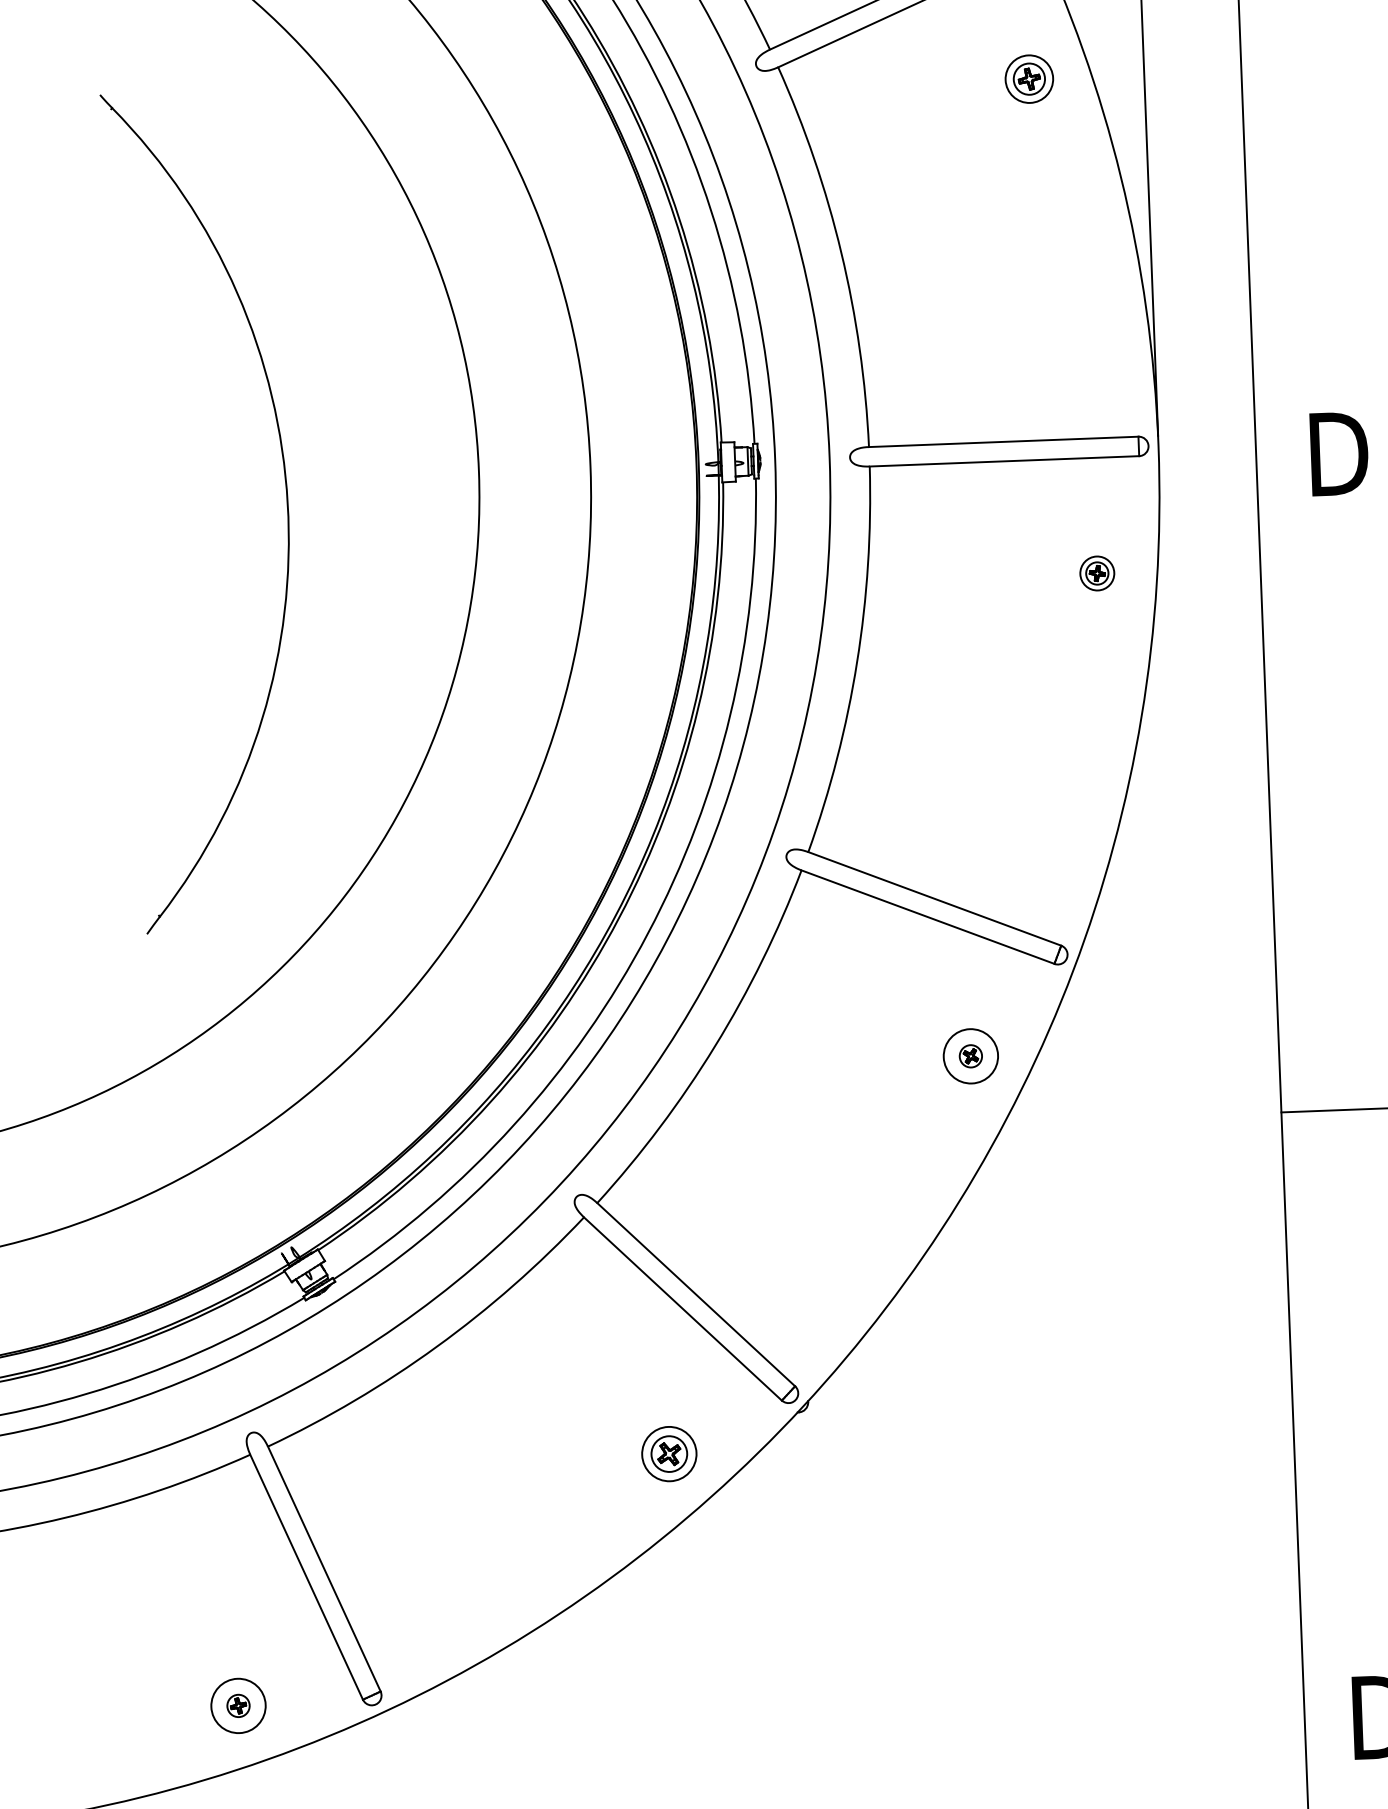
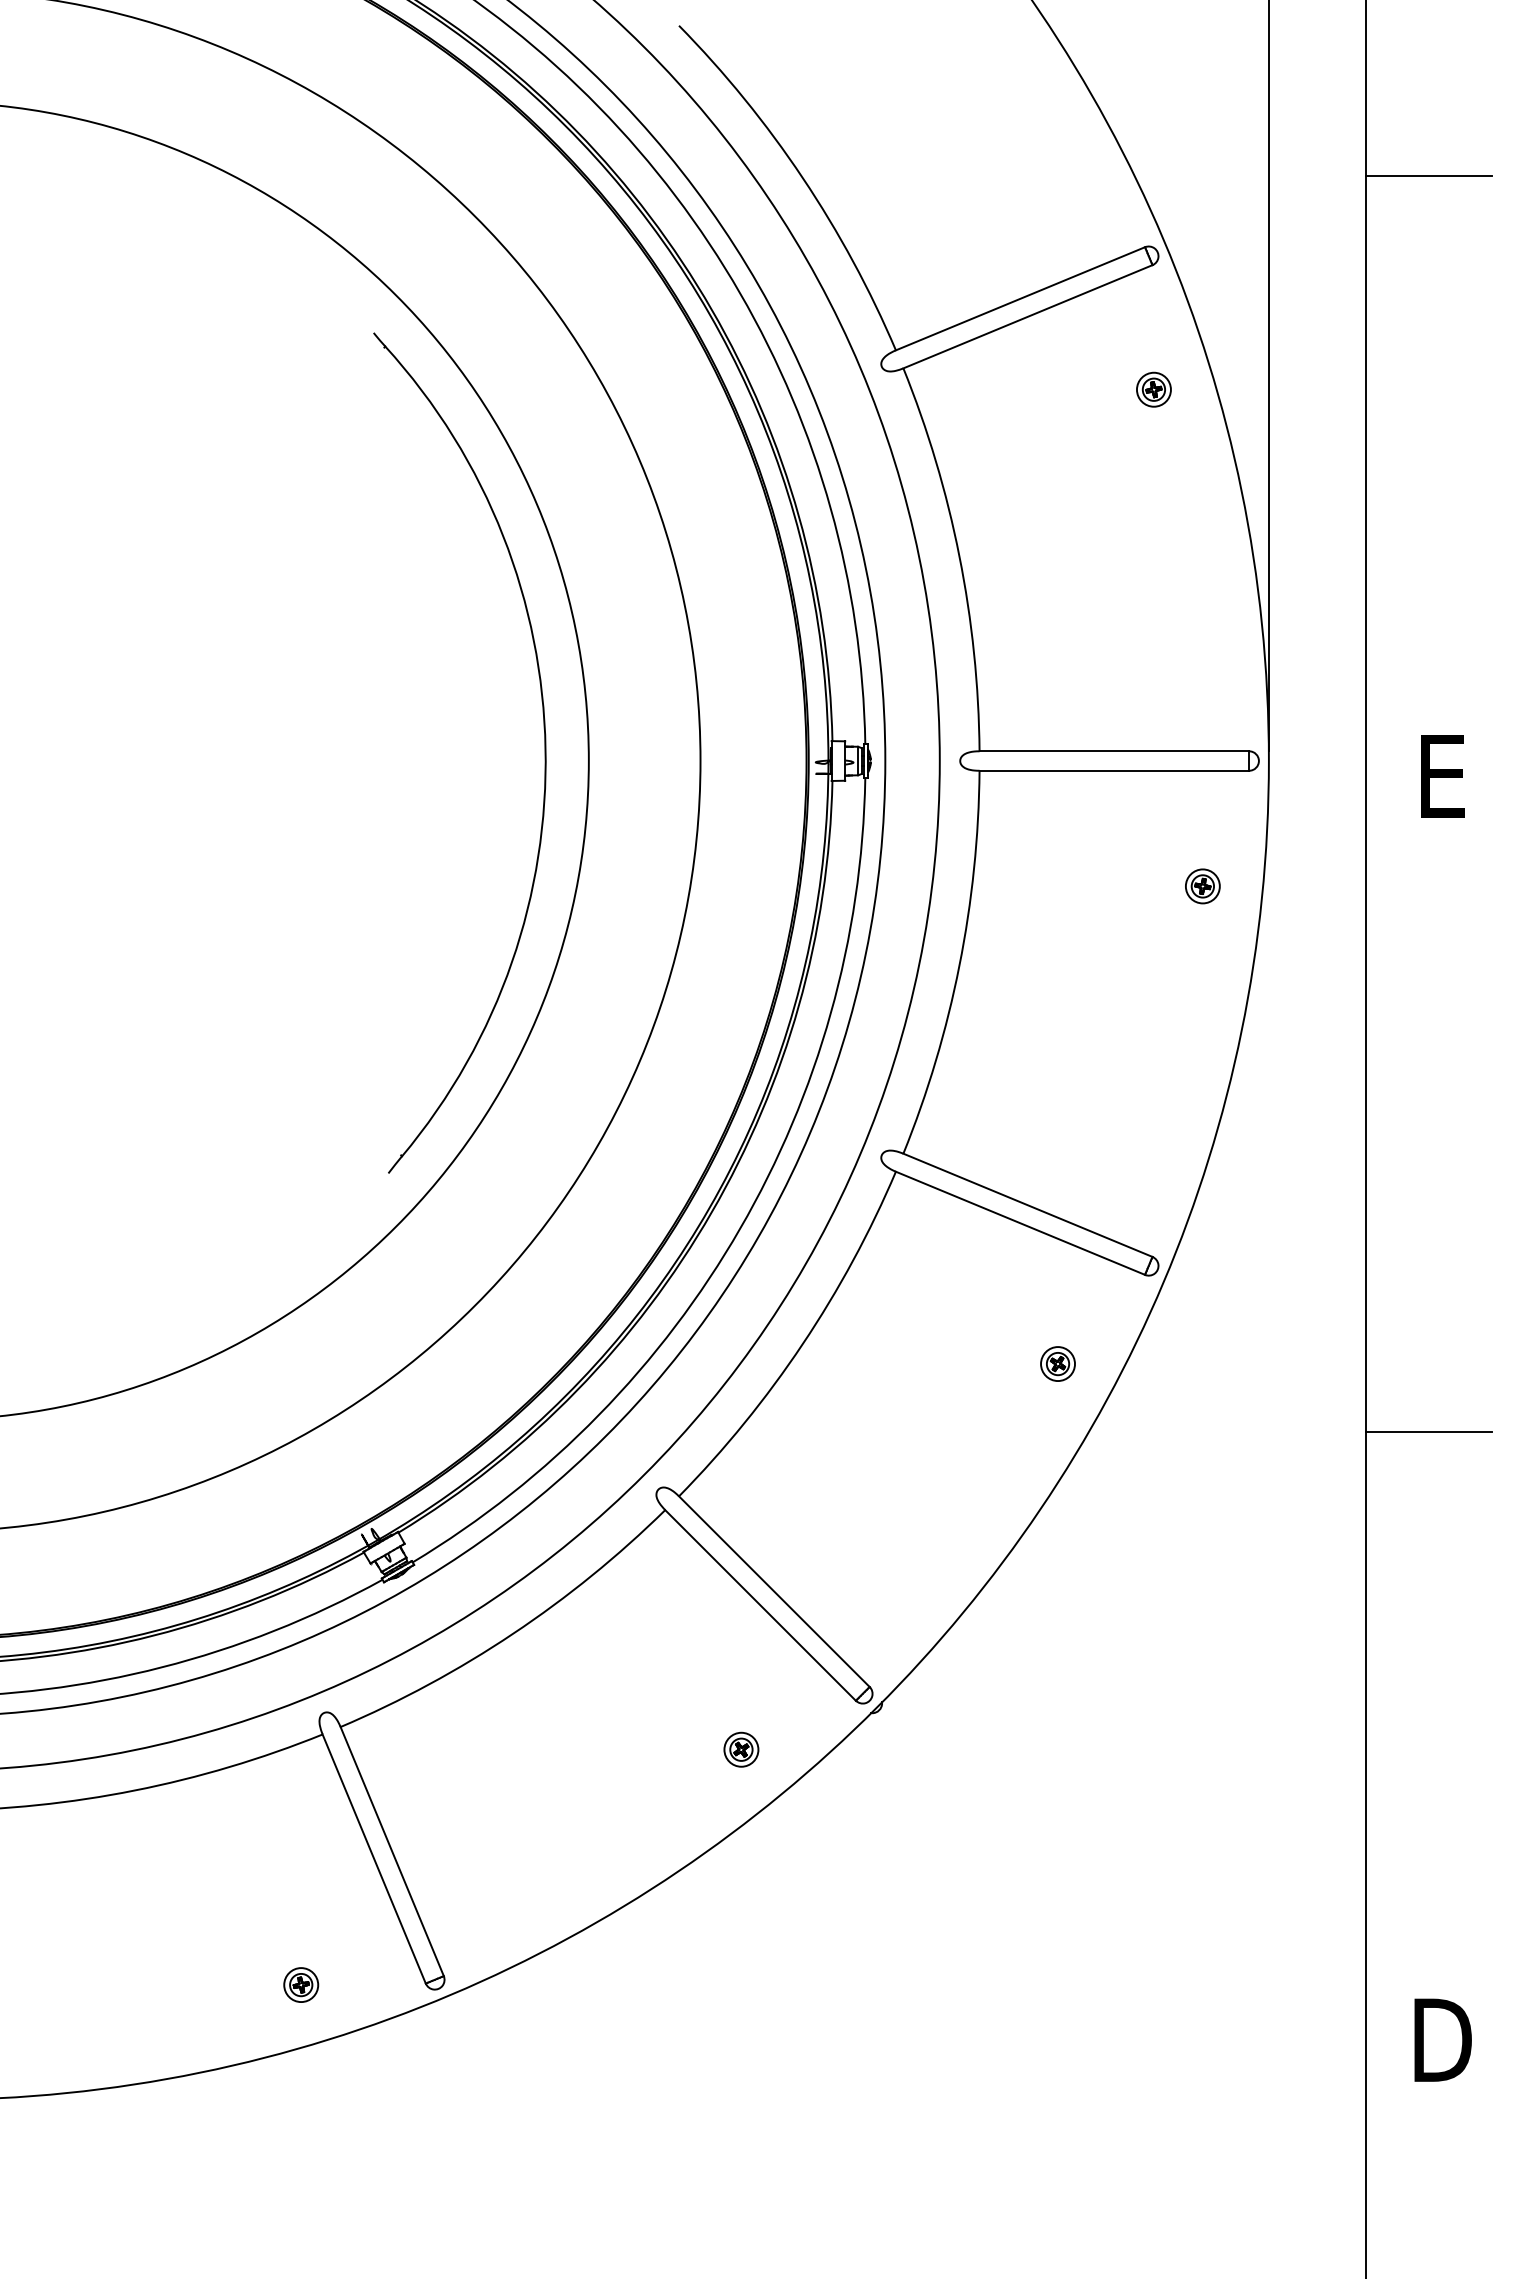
part: (1028, 78) -> (1153, 389), size x0.71
text: (1339, 453) -> (1449, 775), D -> E
part: (286, 507) -> (544, 752), moved
circle: (971, 1056) -> (1058, 1364), size x0.62
part: (669, 1453) -> (741, 1749), size x0.62
circle: (238, 1706) -> (301, 1985), size x0.62

